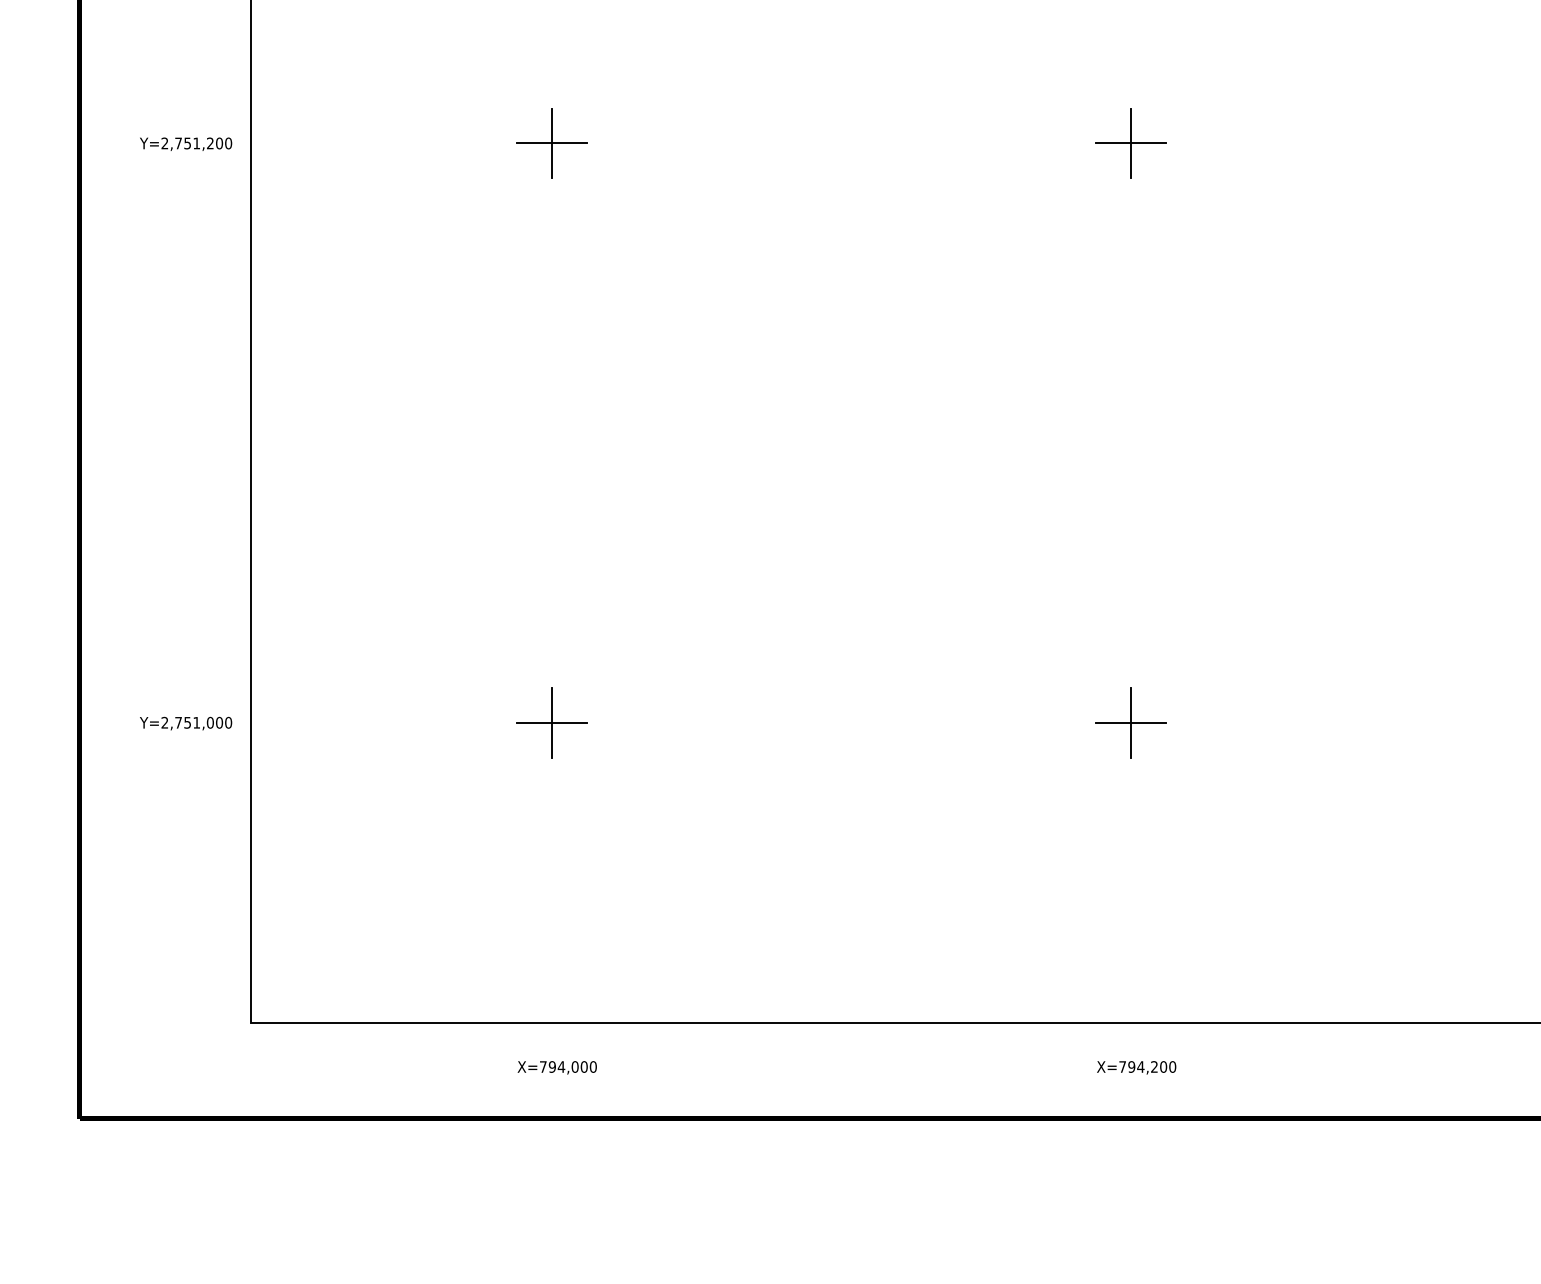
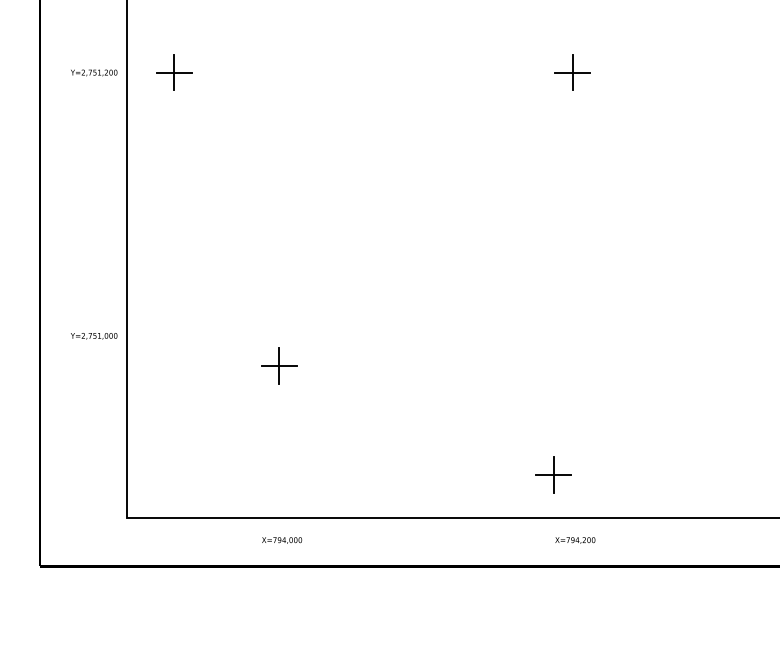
part: (552, 143) -> (174, 72), moved
part: (1131, 722) -> (553, 474), moved
text: (186, 723) -> (94, 336), moved

